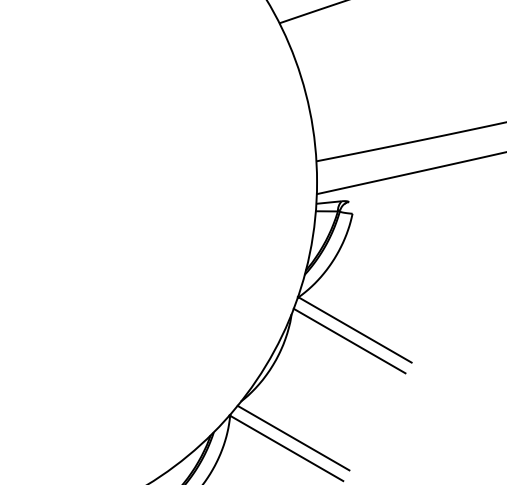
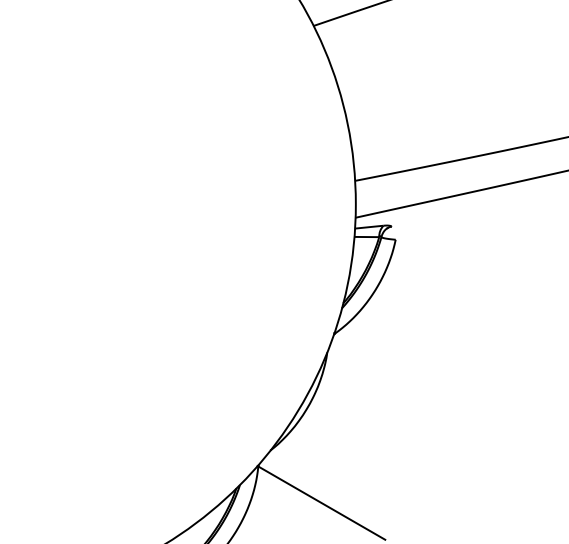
line: (354, 329) -> (397, 369), removed
line: (349, 340) -> (392, 382), removed
line: (293, 437) -> (329, 490), removed

